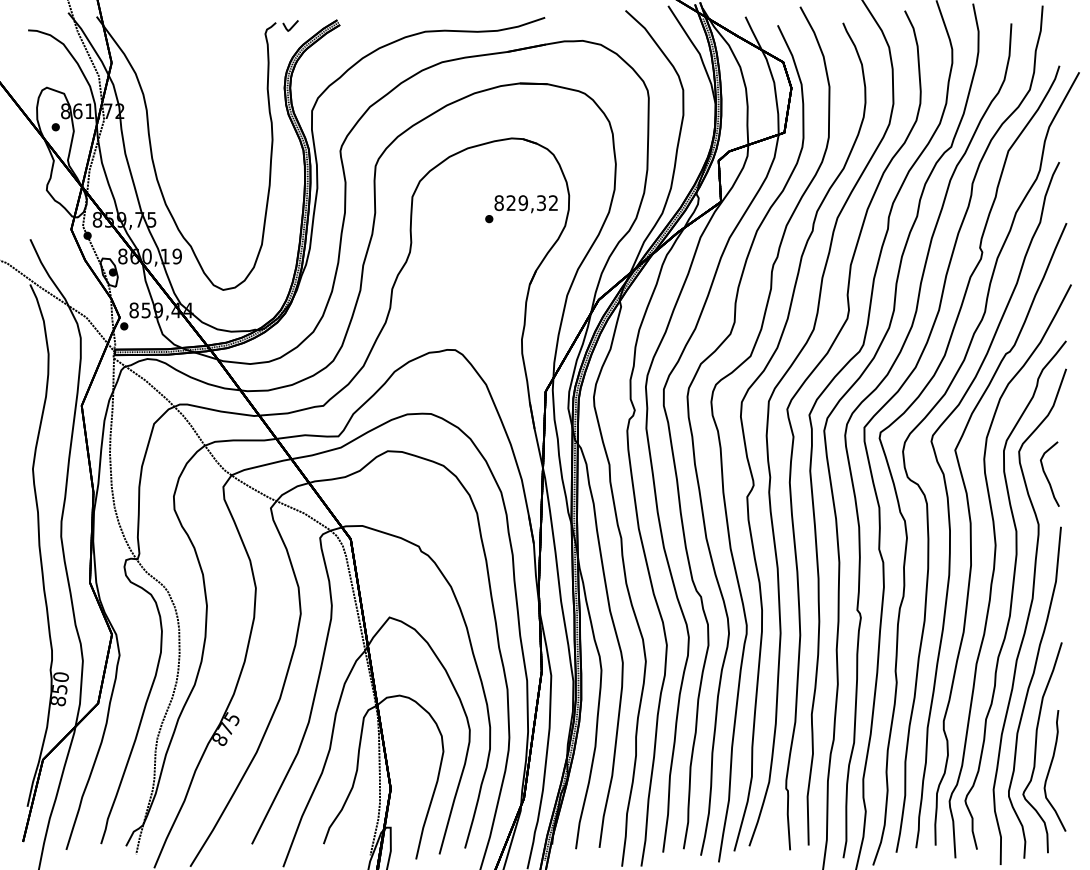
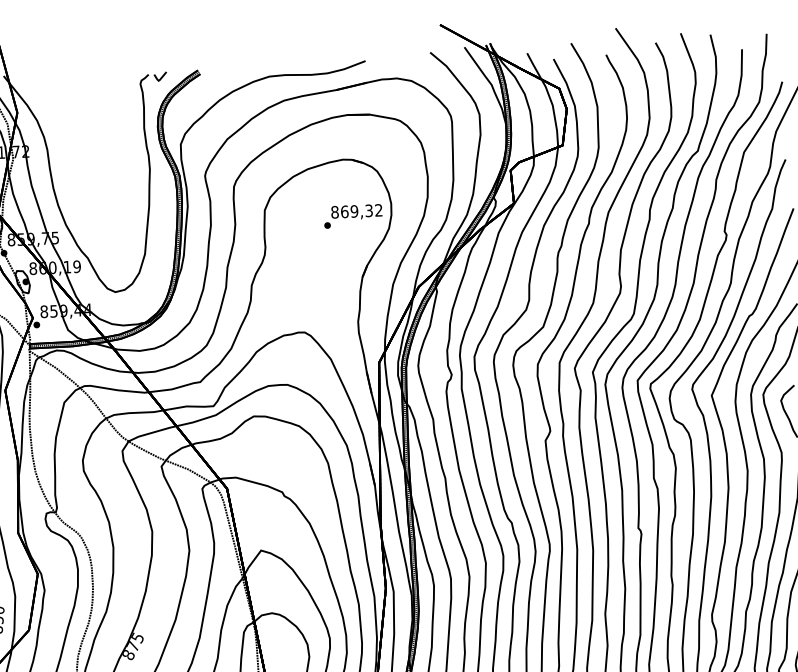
text: (511, 203) -> (344, 212), 829,32 -> 869,32

